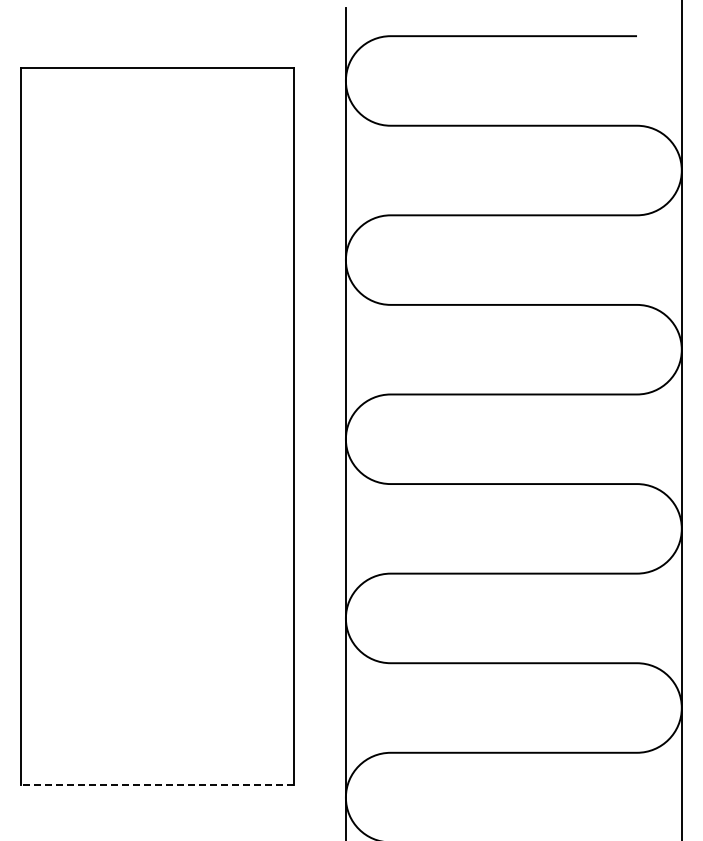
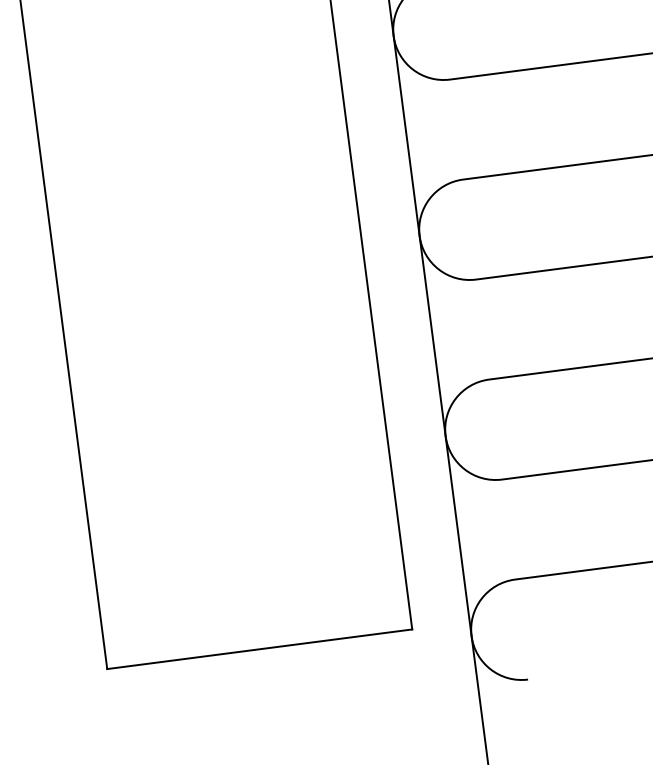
line: (157, 784) -> (259, 648), dashed -> solid

